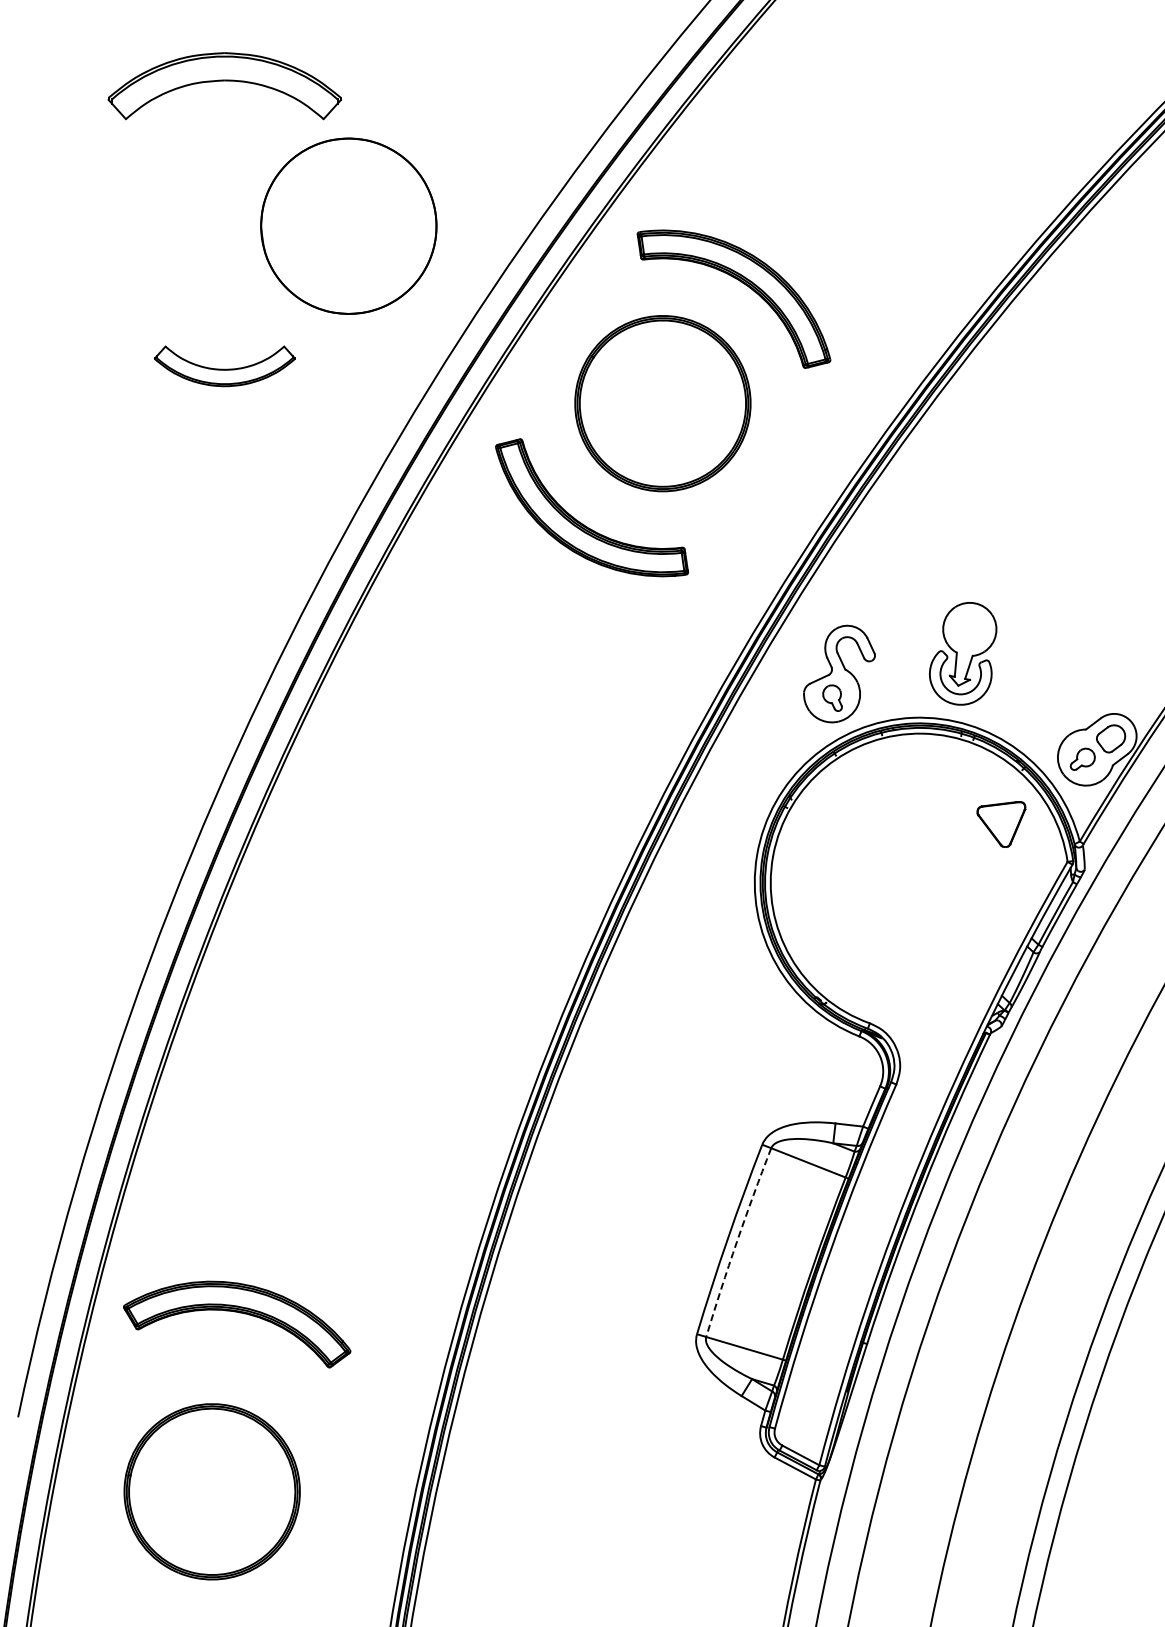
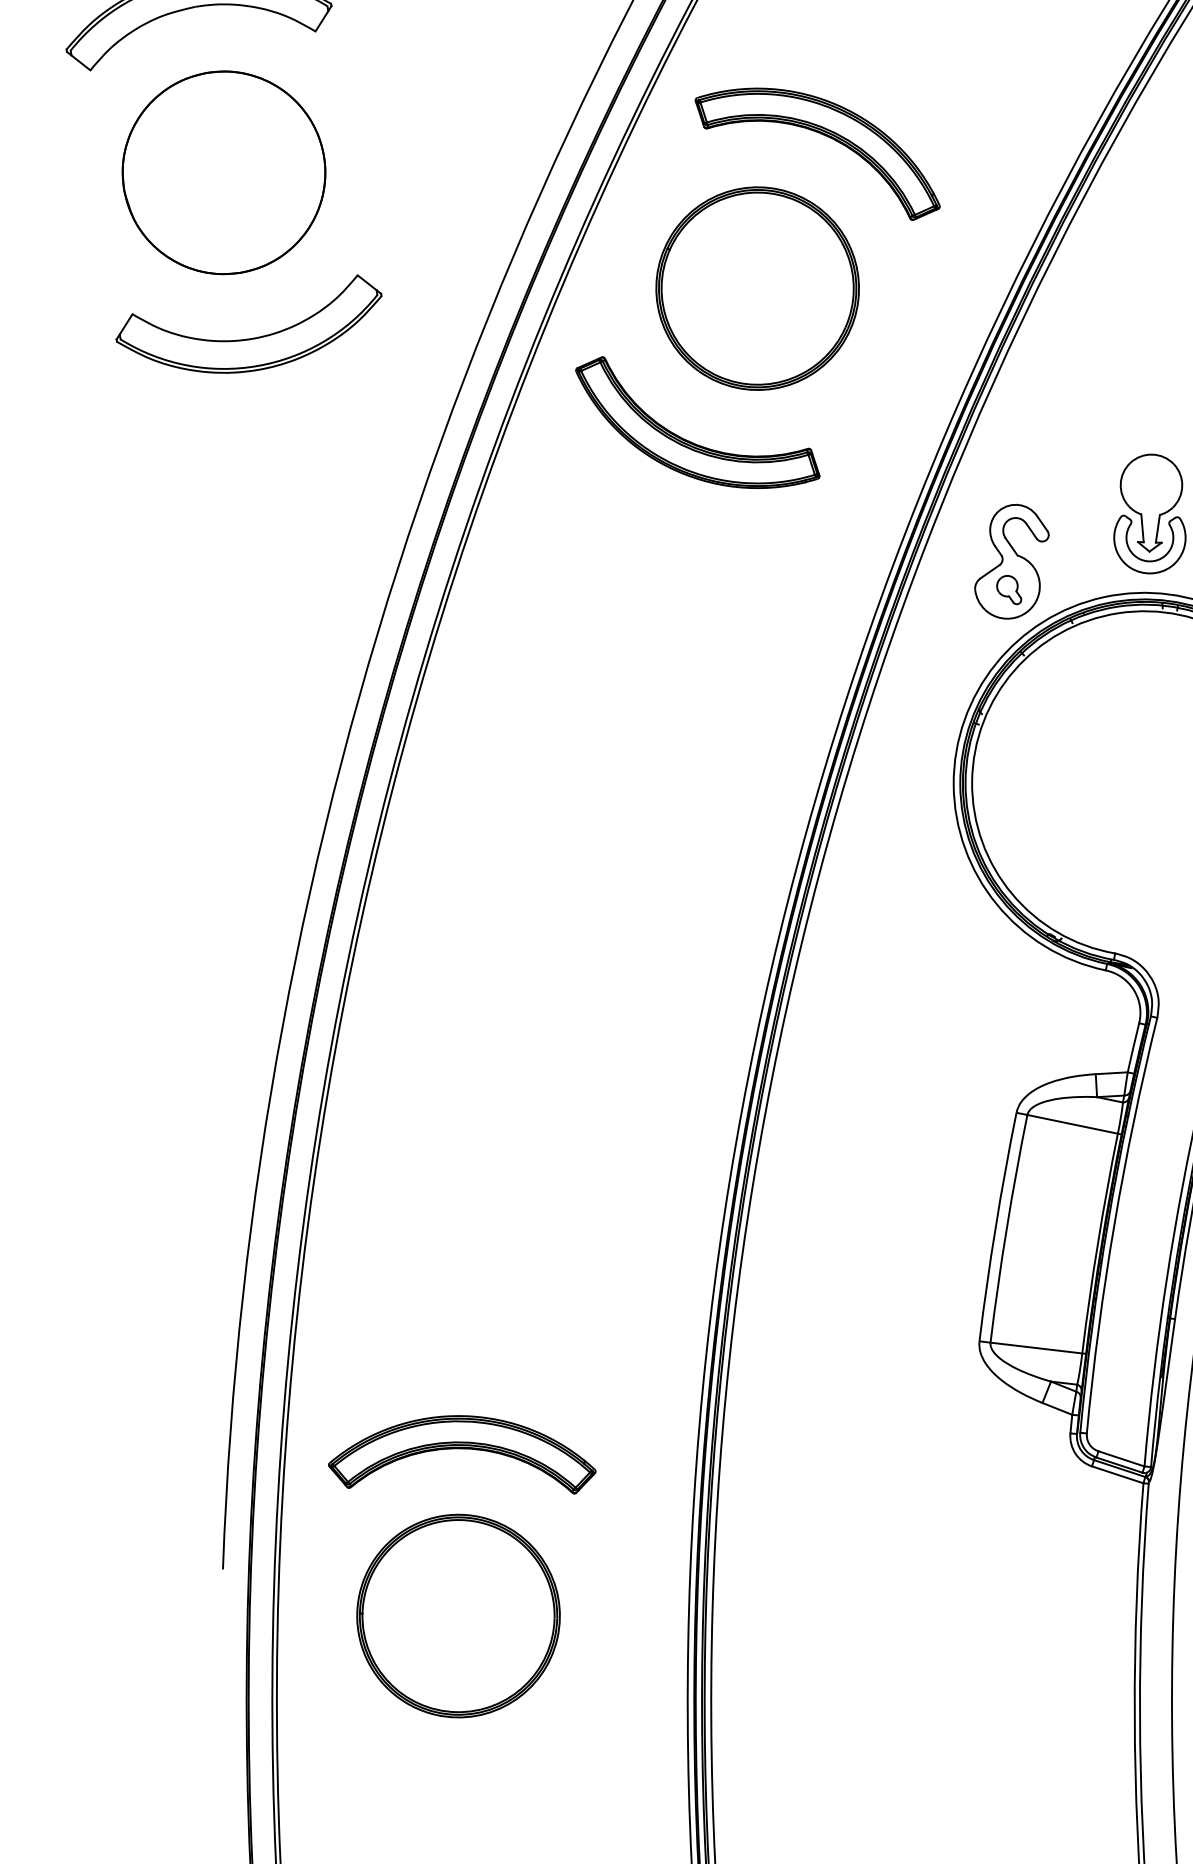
part: (348, 225) -> (223, 172), moved
part: (224, 366) -> (251, 332), size x1.67
arc: (736, 1241) -> (1006, 1228), dashed -> solid
part: (239, 1313) -> (461, 1449), moved

